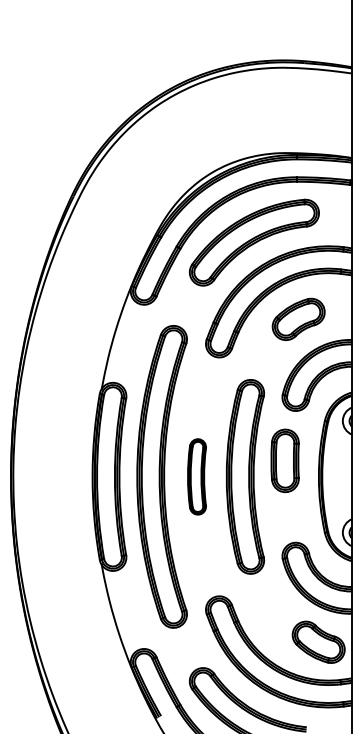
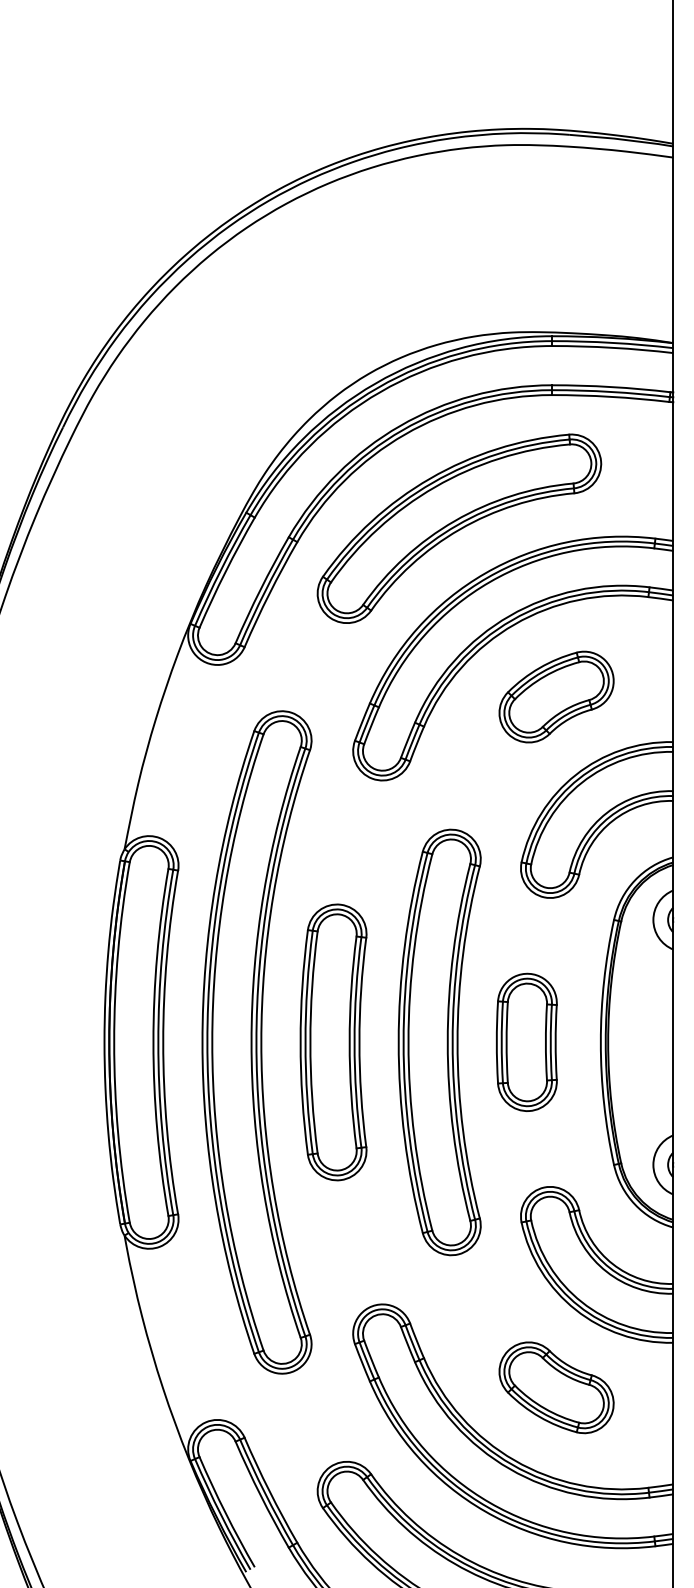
part: (284, 460) -> (525, 1041), moved
part: (196, 476) -> (332, 1041), size x1.67
part: (318, 641) -> (556, 1385), moved

